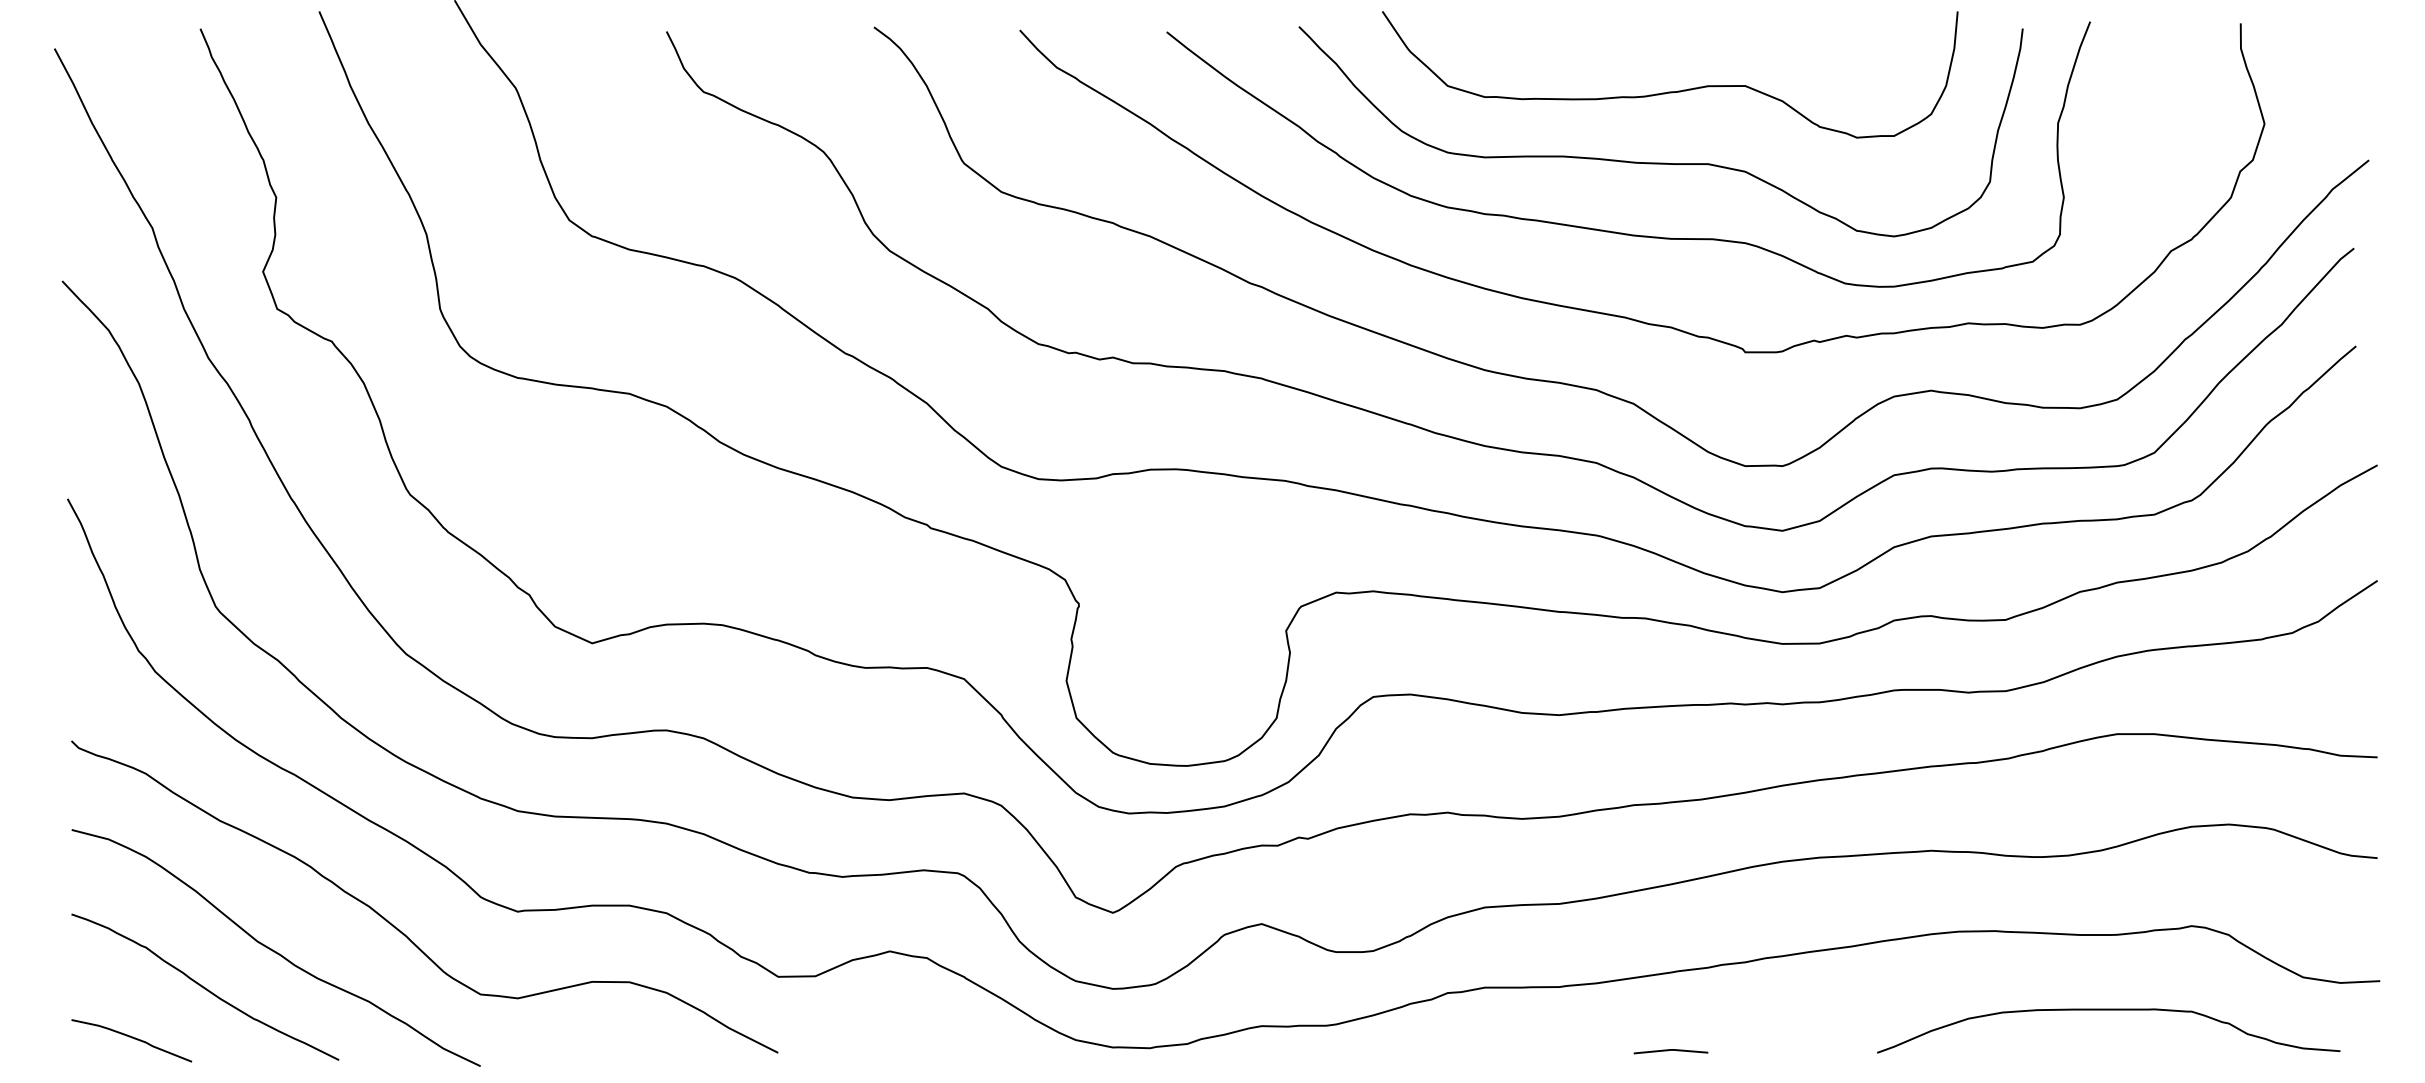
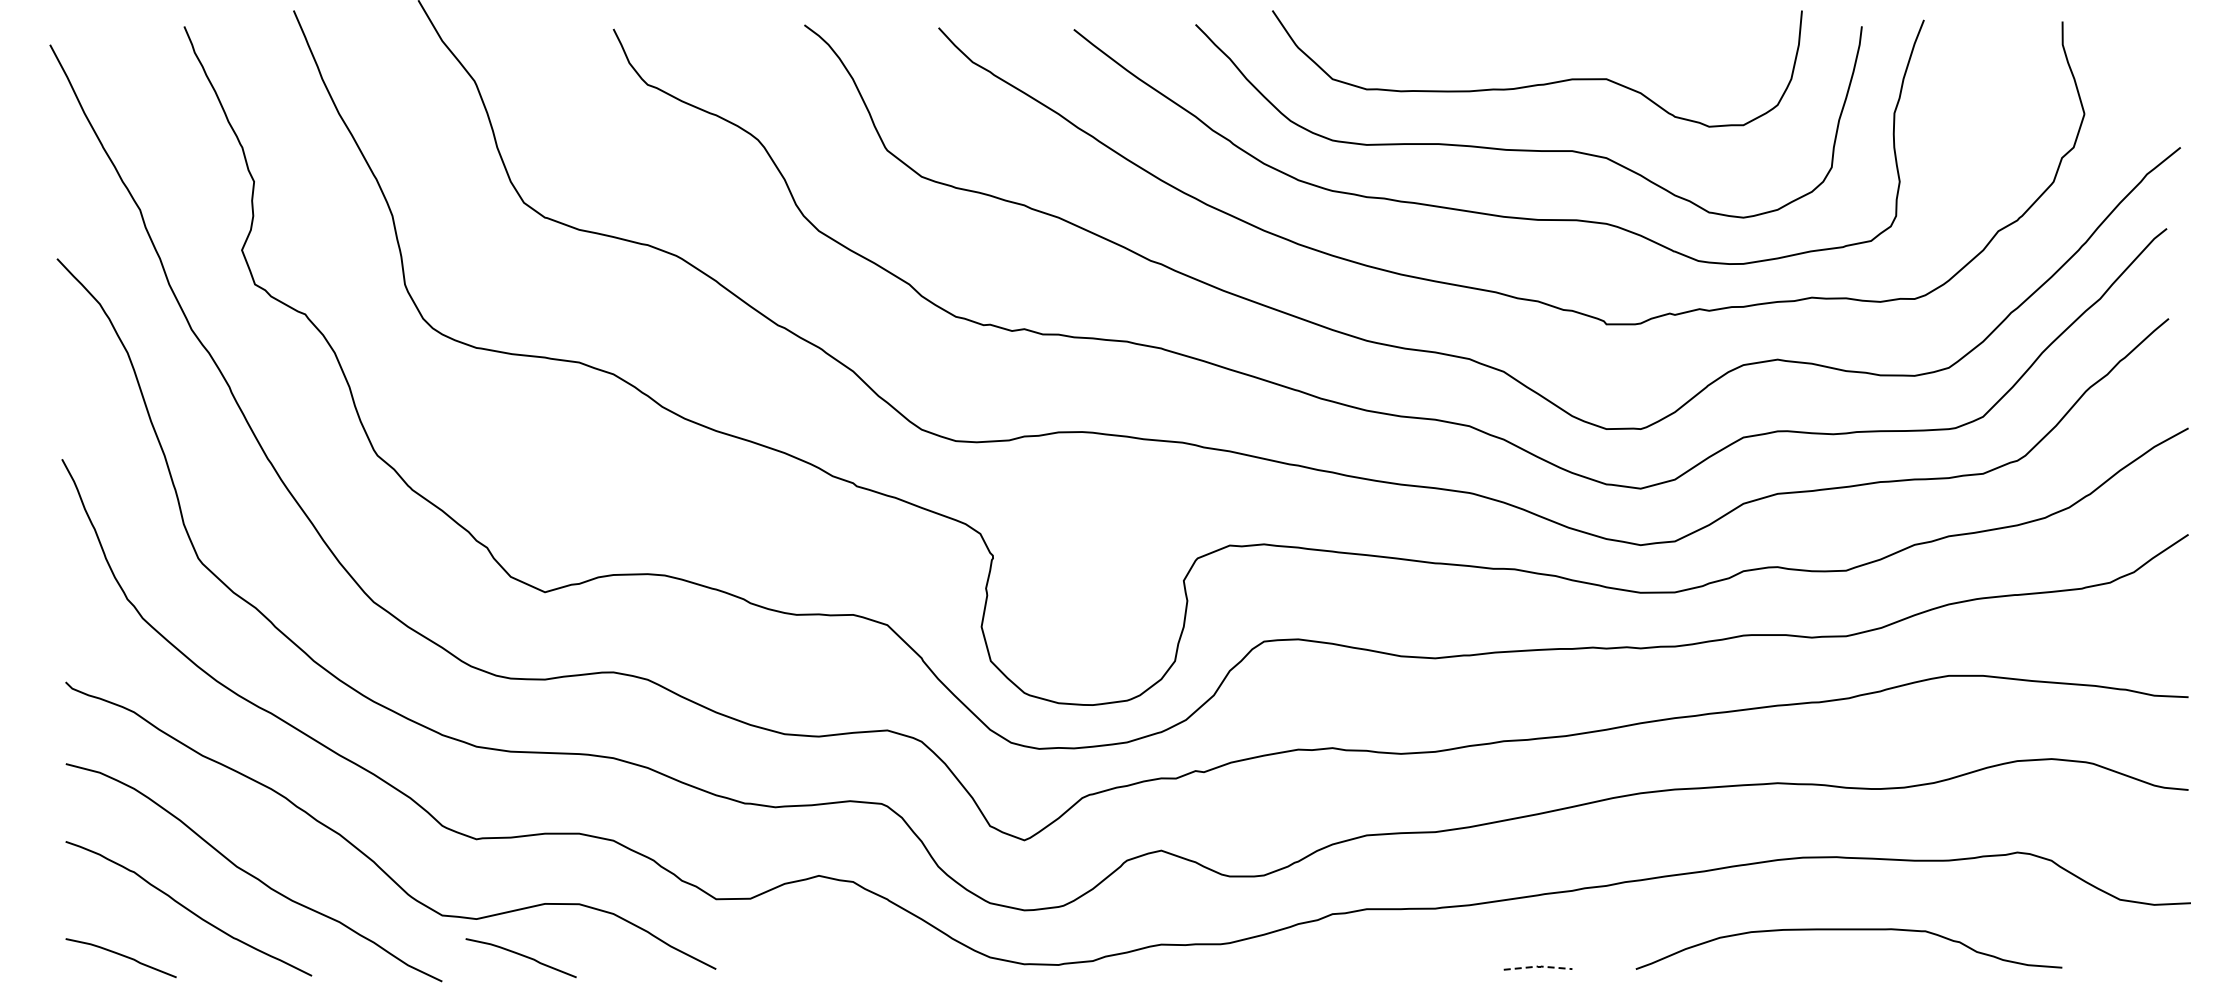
curve: (2108, 1010) -> (1848, 930), moved
curve: (567, 1039) -> (522, 956), added
line: (1671, 1049) -> (1538, 966), solid -> dashed

